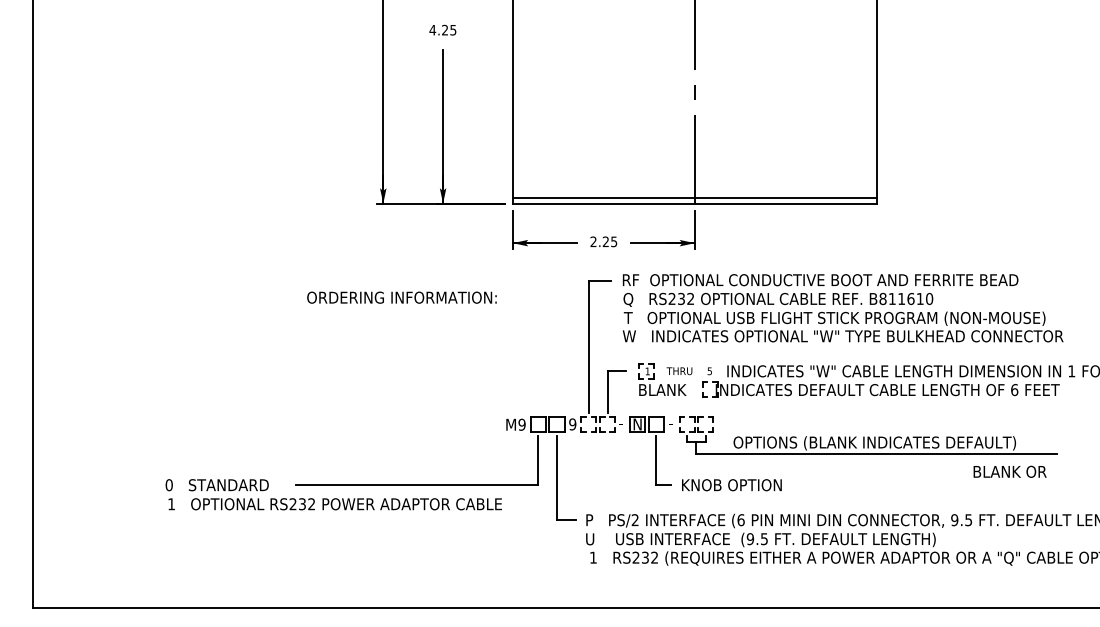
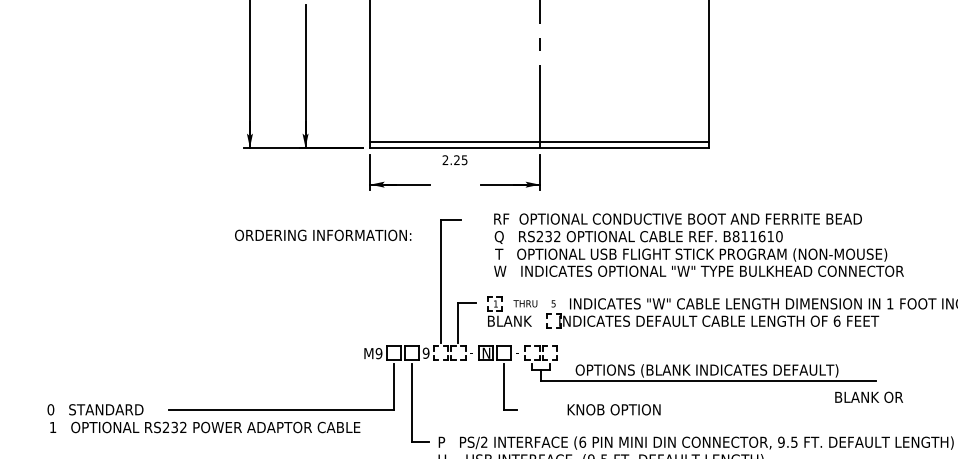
text: (603, 241) -> (454, 159), moved
text: (401, 297) -> (322, 235), moved
text: (842, 308) -> (698, 245), moved
text: (1009, 471) -> (868, 397), moved
text: (731, 485) -> (613, 410), moved

